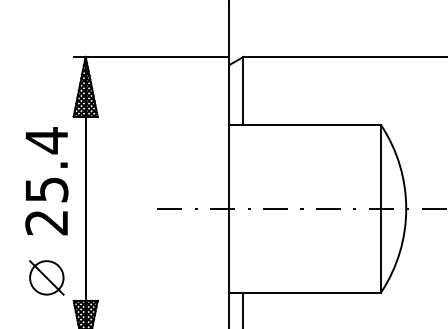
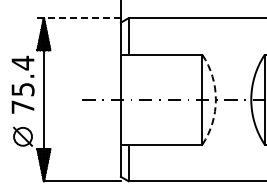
line: (152, 57) -> (79, 18), solid -> dashed
arc: (405, 208) -> (215, 99), solid -> dashed
text: (45, 221) -> (22, 106), 25.4 -> 75.4

